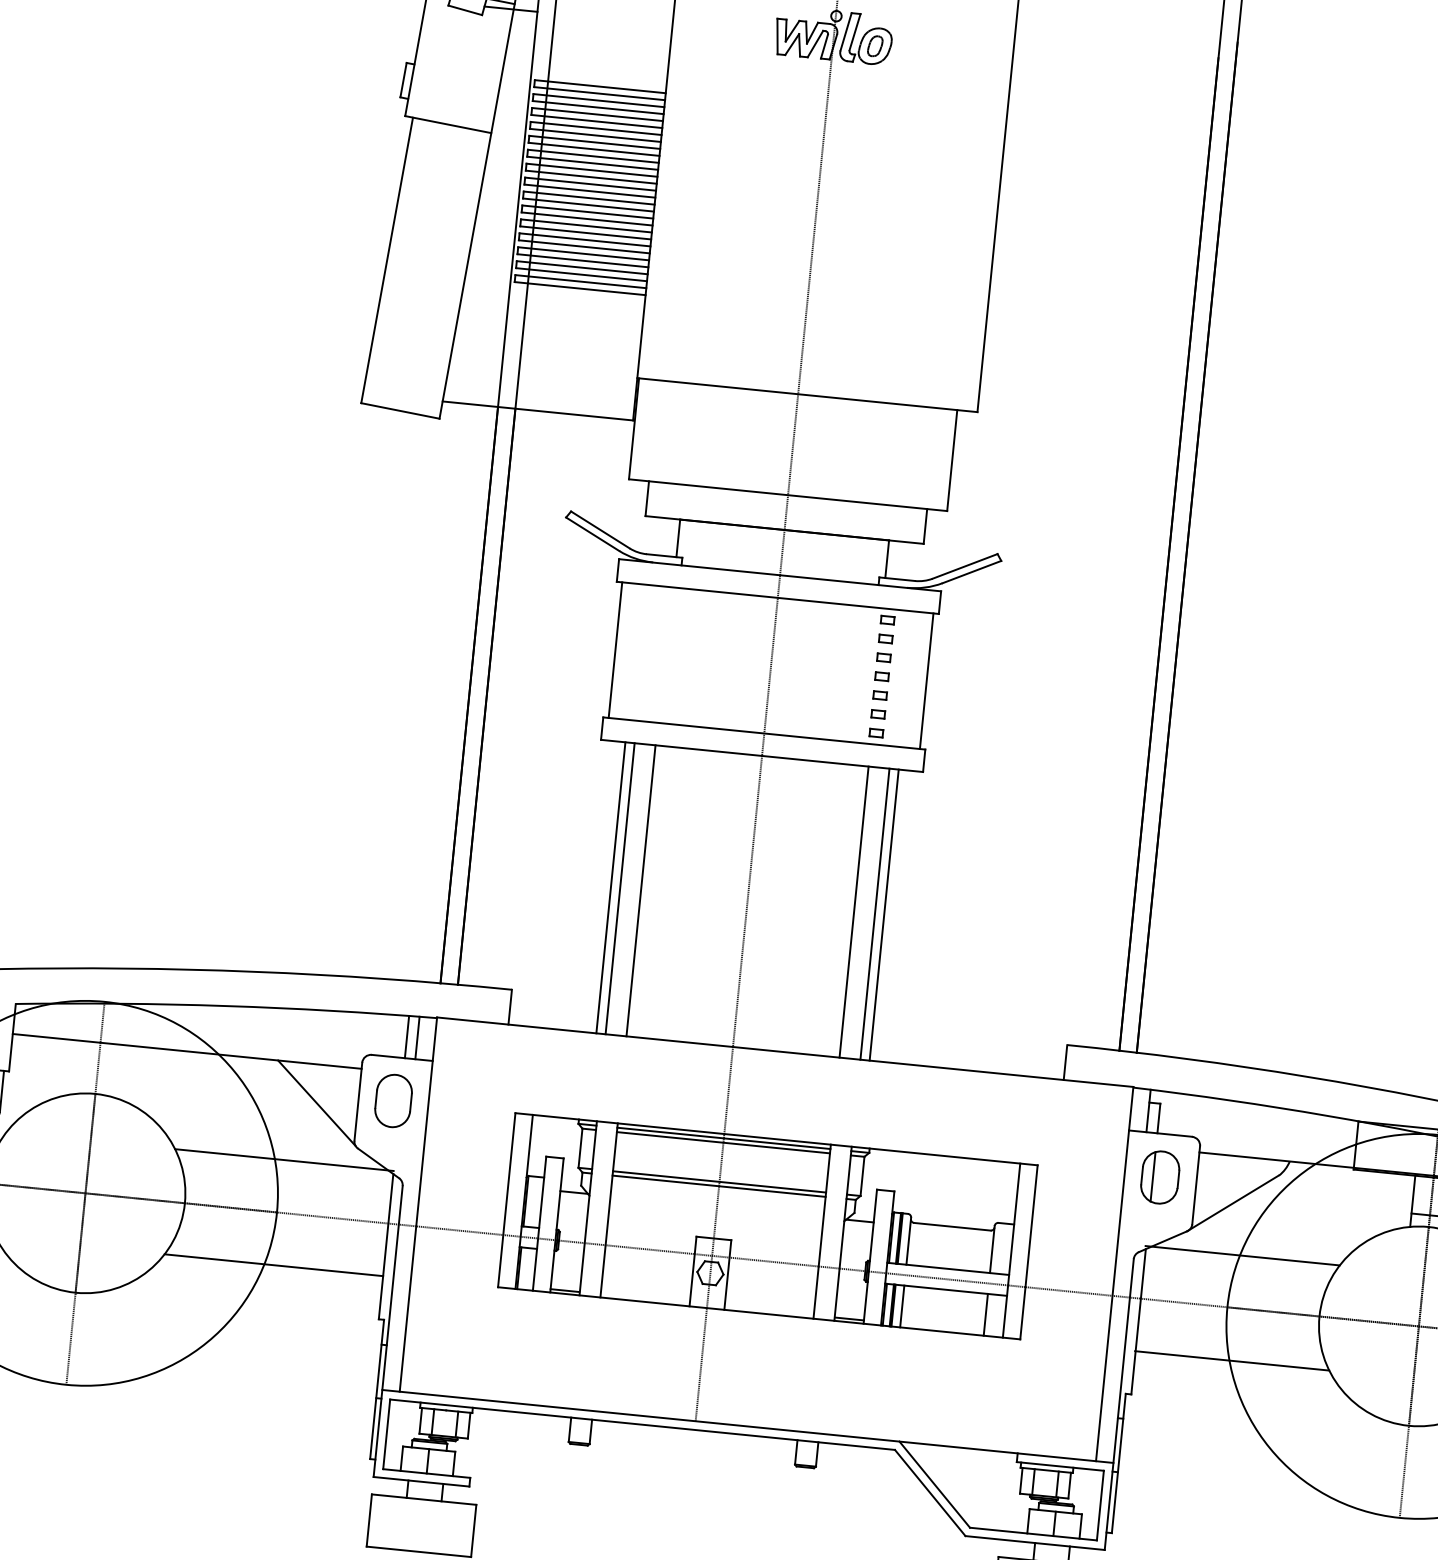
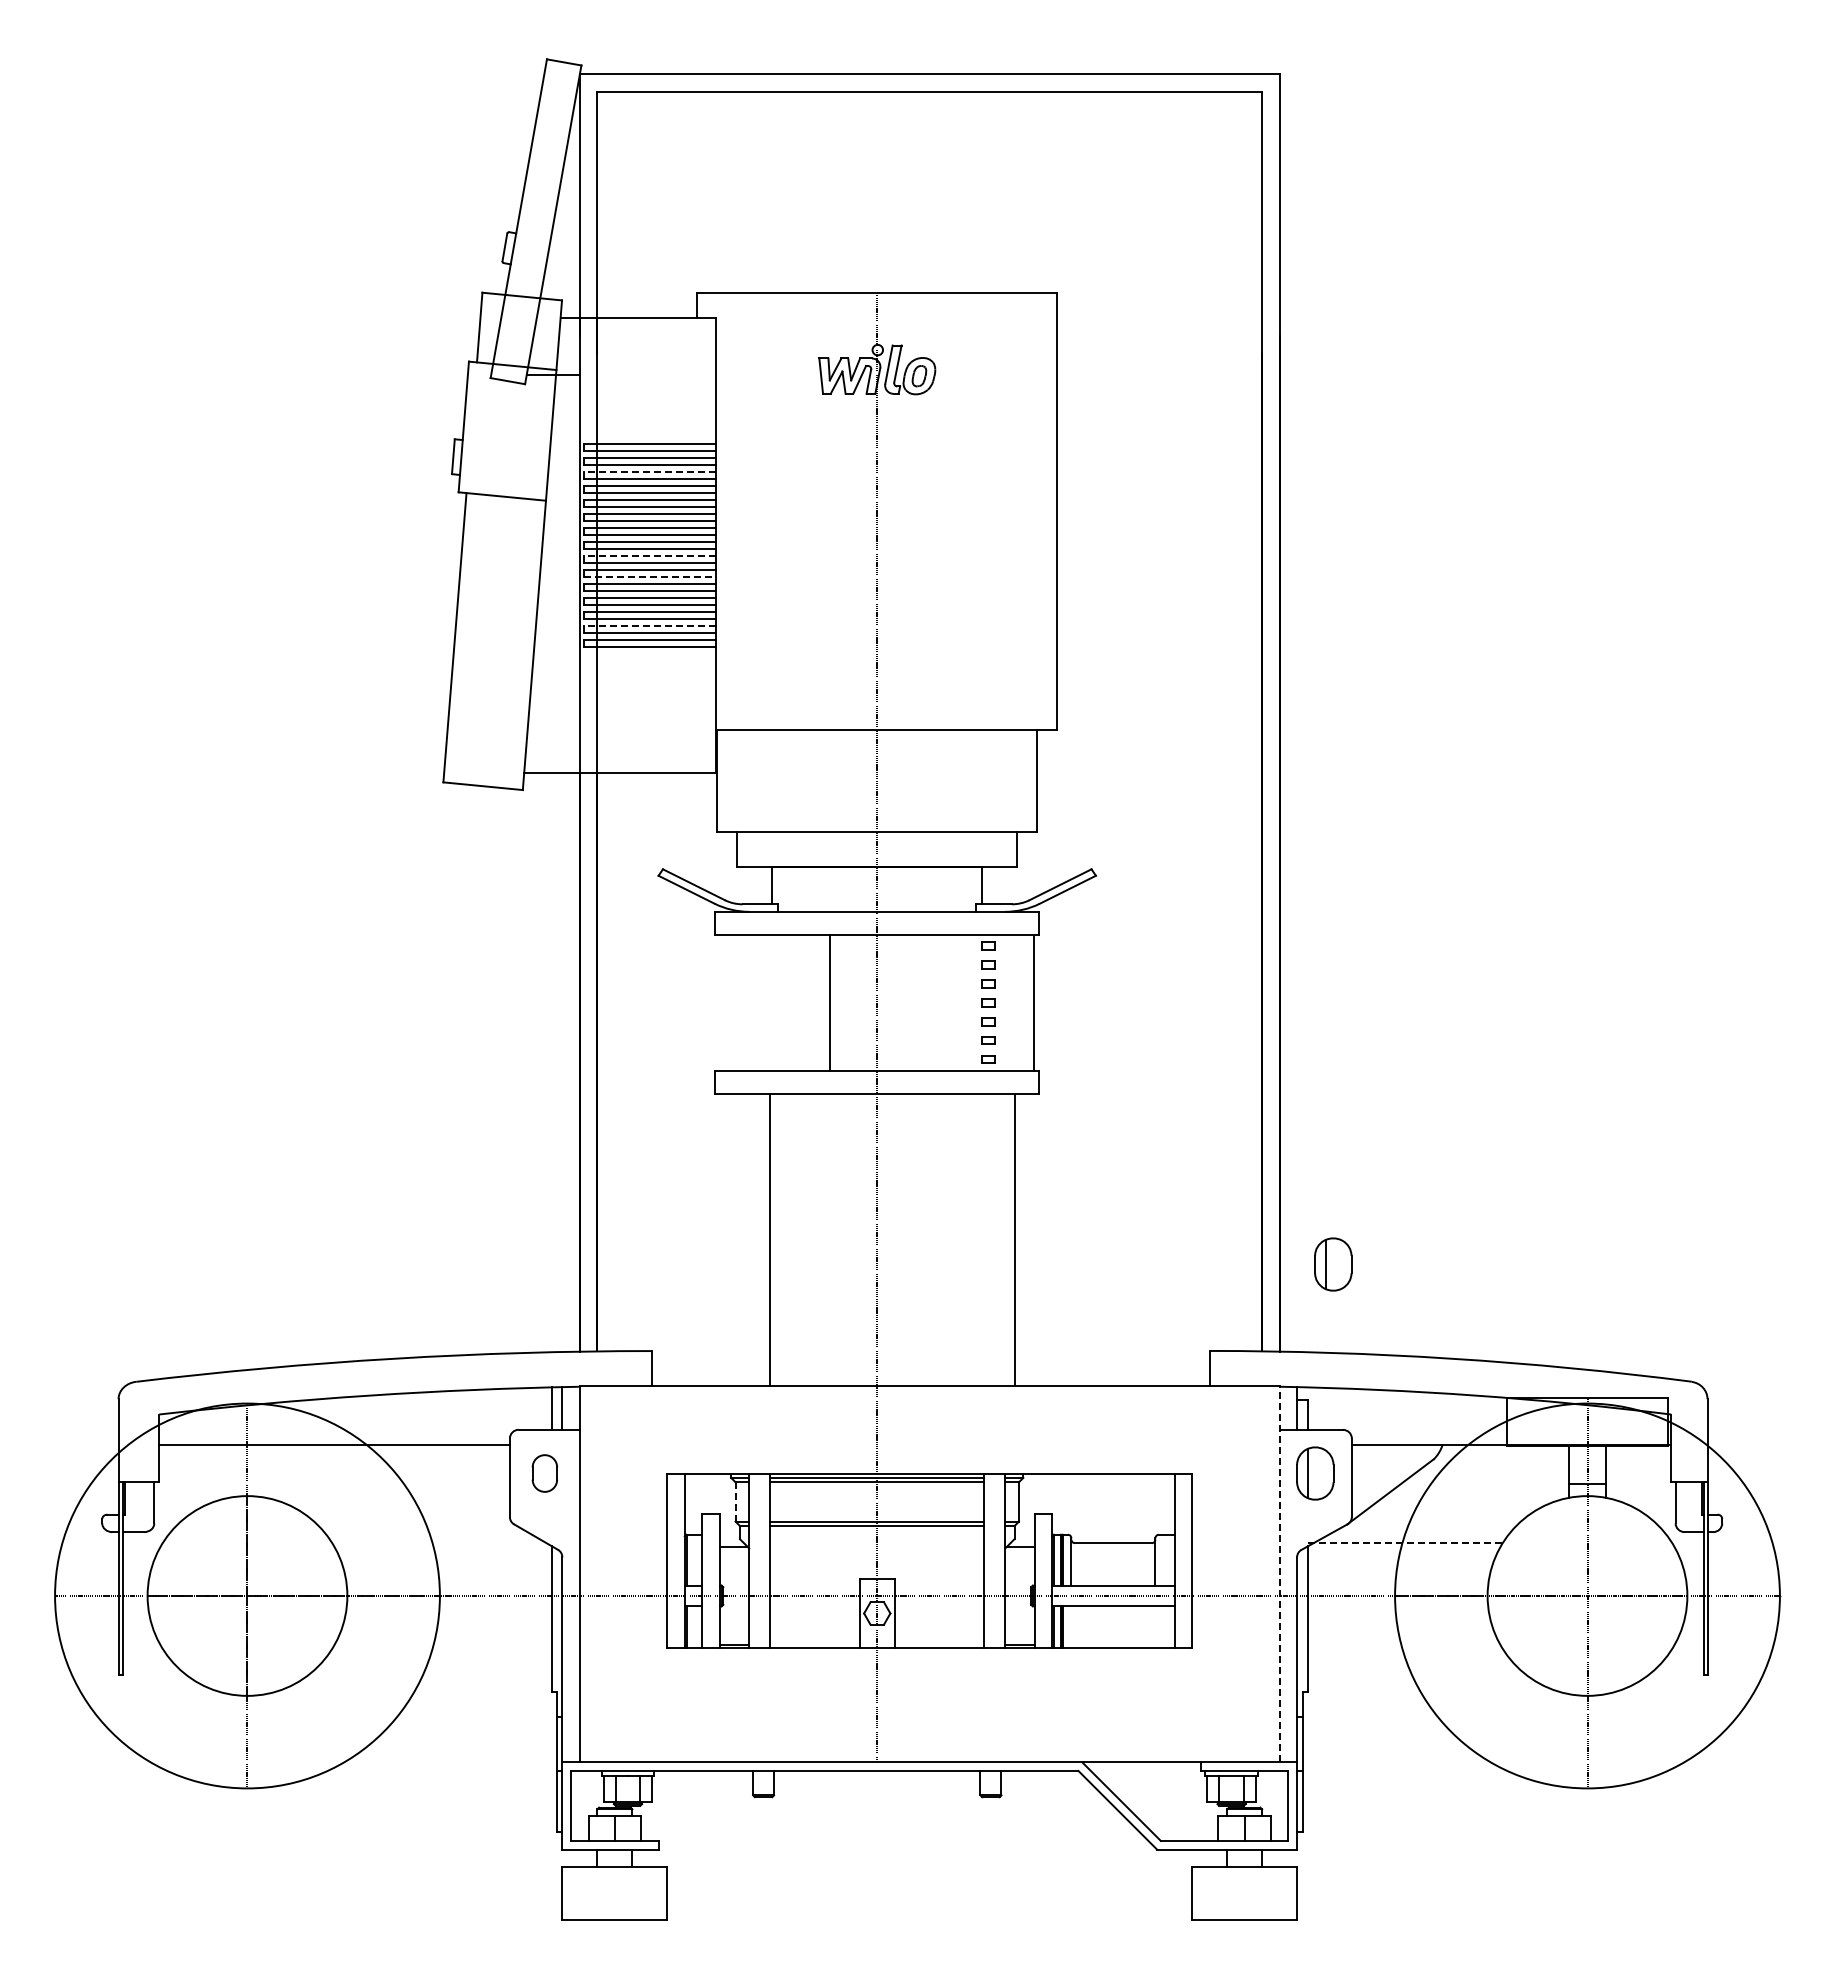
line: (597, 114) -> (649, 471), solid -> dashed
line: (588, 197) -> (649, 555), solid -> dashed
line: (586, 218) -> (649, 576), solid -> dashed
line: (581, 267) -> (649, 625), solid -> dashed
line: (615, 649) -> (829, 1002), moved
line: (610, 887) -> (739, 1239), removed
line: (620, 888) -> (749, 1239), removed
line: (854, 911) -> (984, 1239), removed
line: (875, 913) -> (1005, 1239), removed
part: (1199, 971) -> (1333, 1264), added
part: (393, 1100) -> (544, 1473), size x0.7
line: (316, 1103) -> (468, 1483), removed
line: (580, 1147) -> (735, 1501), solid -> dashed
line: (283, 1160) -> (441, 1543), removed
line: (1243, 1256) -> (1405, 1543), solid -> dashed
line: (273, 1264) -> (441, 1648), removed
line: (1114, 1273) -> (1279, 1573), solid -> dashed
line: (902, 1306) -> (1071, 1627), removed
line: (985, 1314) -> (1155, 1627), removed
line: (1231, 1360) -> (1404, 1648), removed

